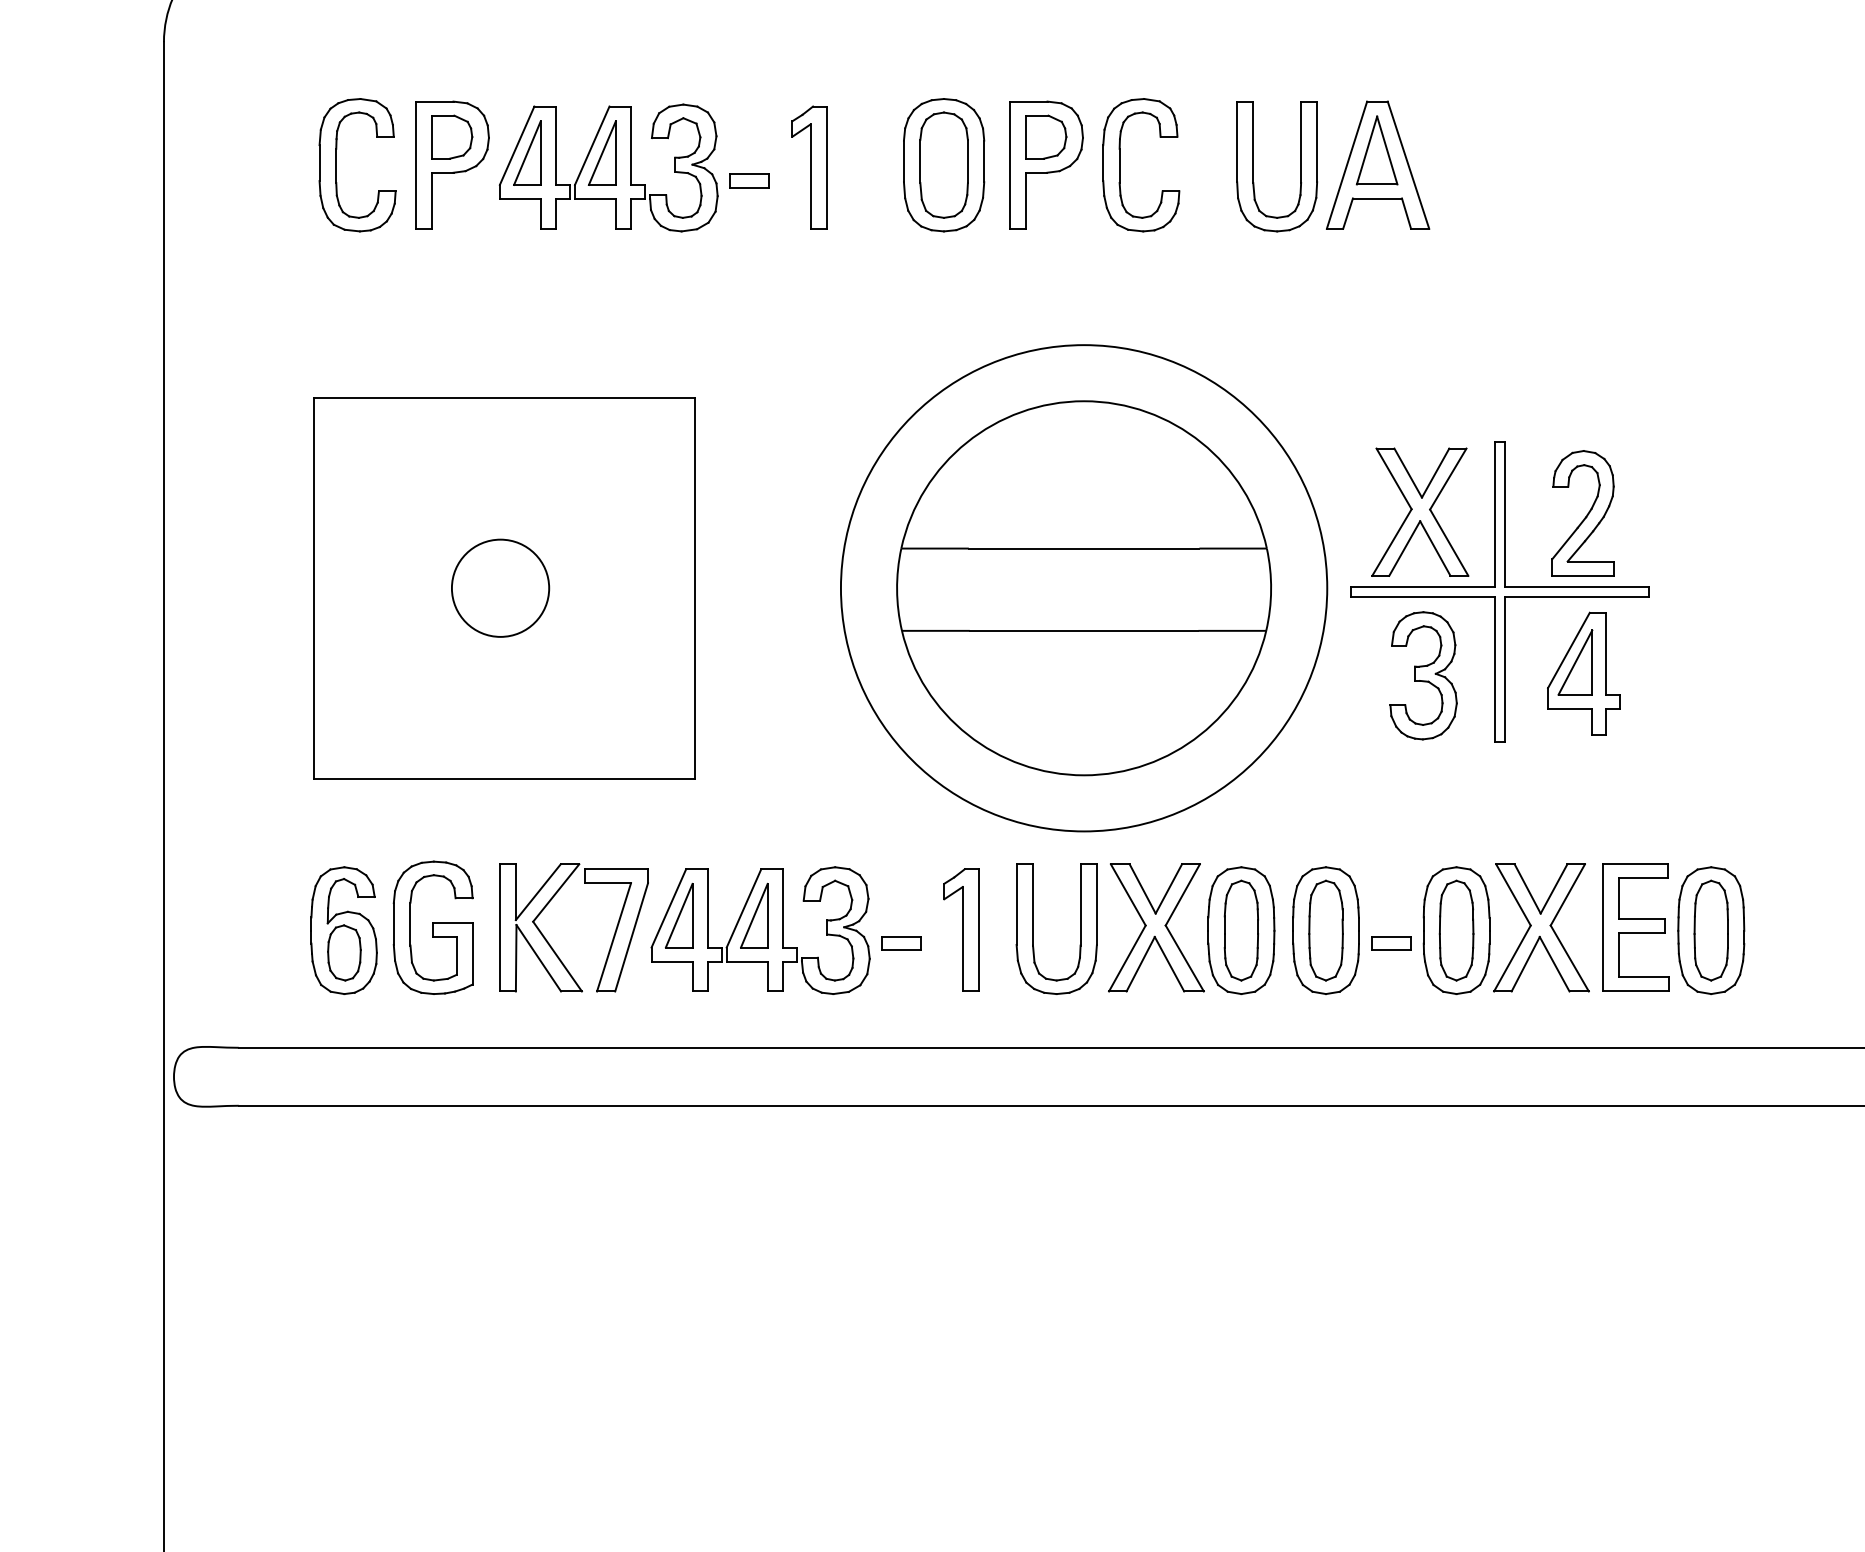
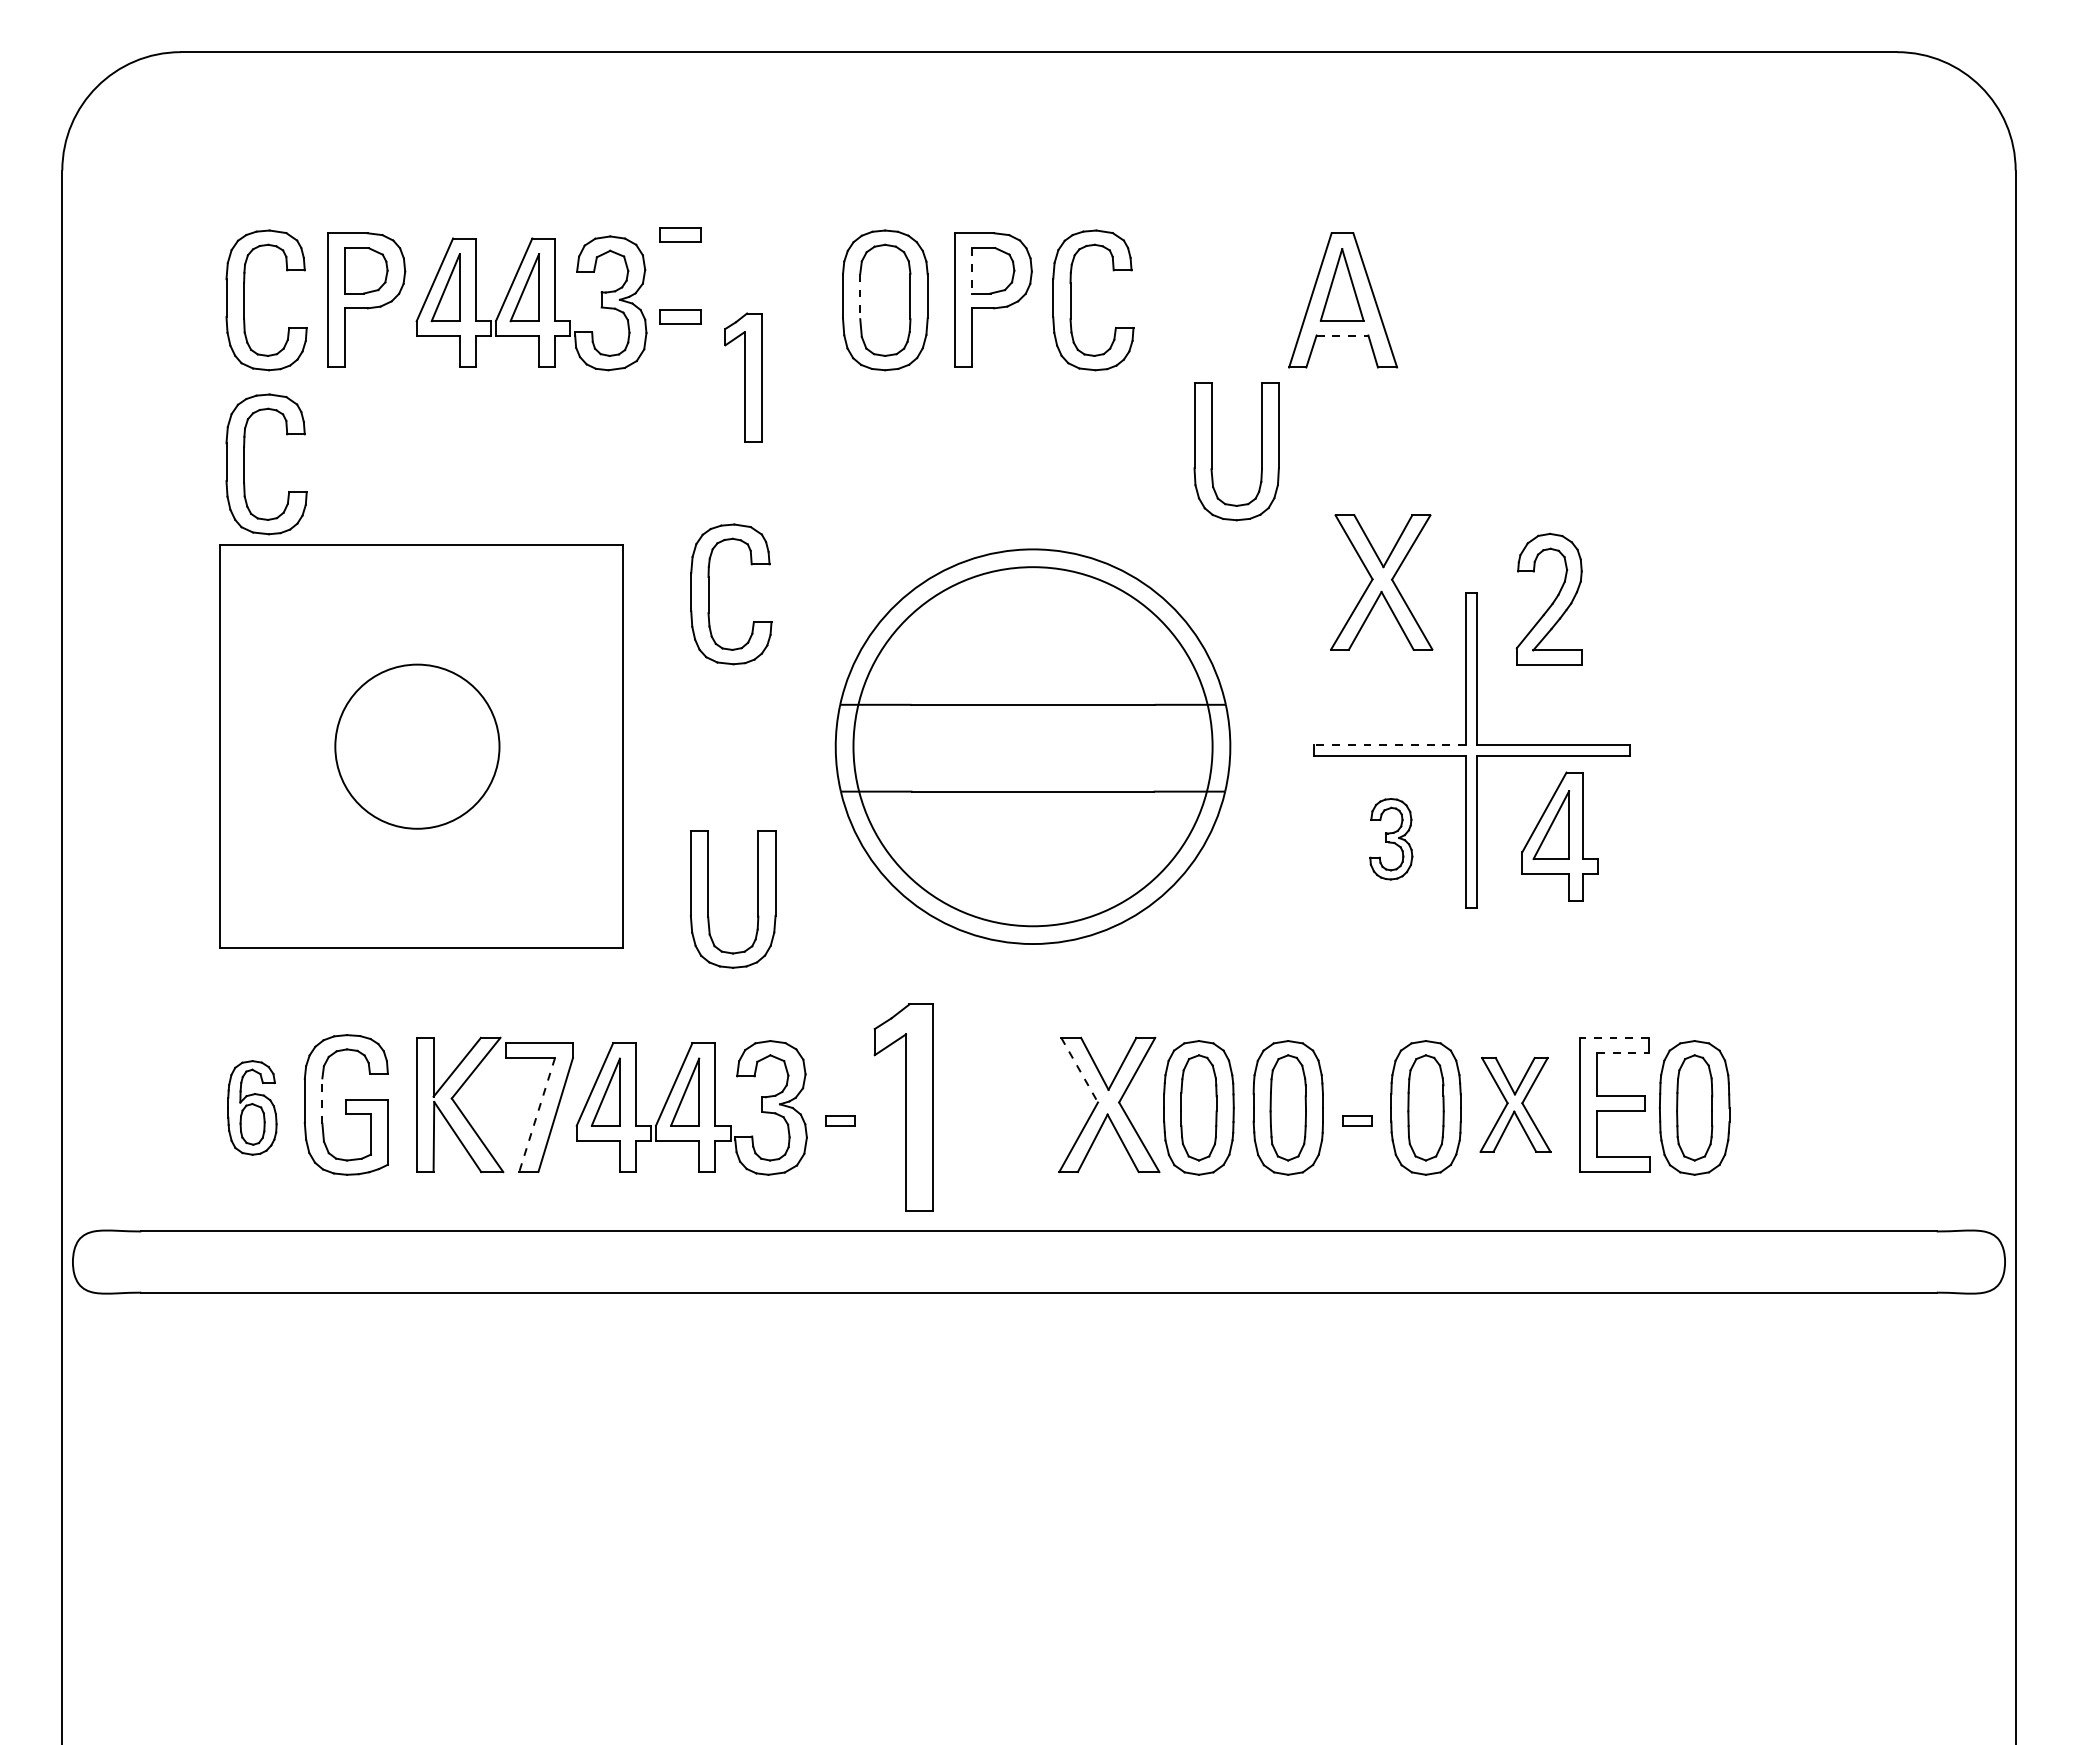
part: (749, 102) -> (680, 234), added
line: (1025, 136) -> (971, 270), solid -> dashed
line: (920, 161) -> (860, 296), solid -> dashed
part: (1254, 166) -> (1212, 451), moved
part: (809, 167) -> (743, 377), moved
line: (1377, 198) -> (1342, 335), solid -> dashed
part: (336, 320) -> (244, 464), added
part: (777, 443) -> (709, 594), added
part: (1420, 512) -> (1381, 582), moved
part: (1582, 512) -> (1548, 598), moved
line: (1421, 586) -> (1389, 744), solid -> dashed
circle: (500, 588) -> (417, 746), size x1.6
circle: (1083, 588) -> (1032, 746), size x0.7
part: (1423, 676) -> (1391, 839), size x0.6
line: (1635, 863) -> (1614, 1037), solid -> dashed
line: (1643, 878) -> (1623, 1052), solid -> dashed
line: (1128, 895) -> (1079, 1070), solid -> dashed
line: (410, 924) -> (322, 1101), solid -> dashed
part: (1541, 927) -> (1515, 1104), size x0.7
part: (1033, 929) -> (708, 899), moved
part: (344, 930) -> (252, 1107), size x0.7
part: (961, 930) -> (903, 1107), size x1.6
line: (614, 936) -> (537, 1114), solid -> dashed
part: (901, 943) -> (840, 1121), size x0.7
part: (1391, 943) -> (1357, 1121), size x0.7

